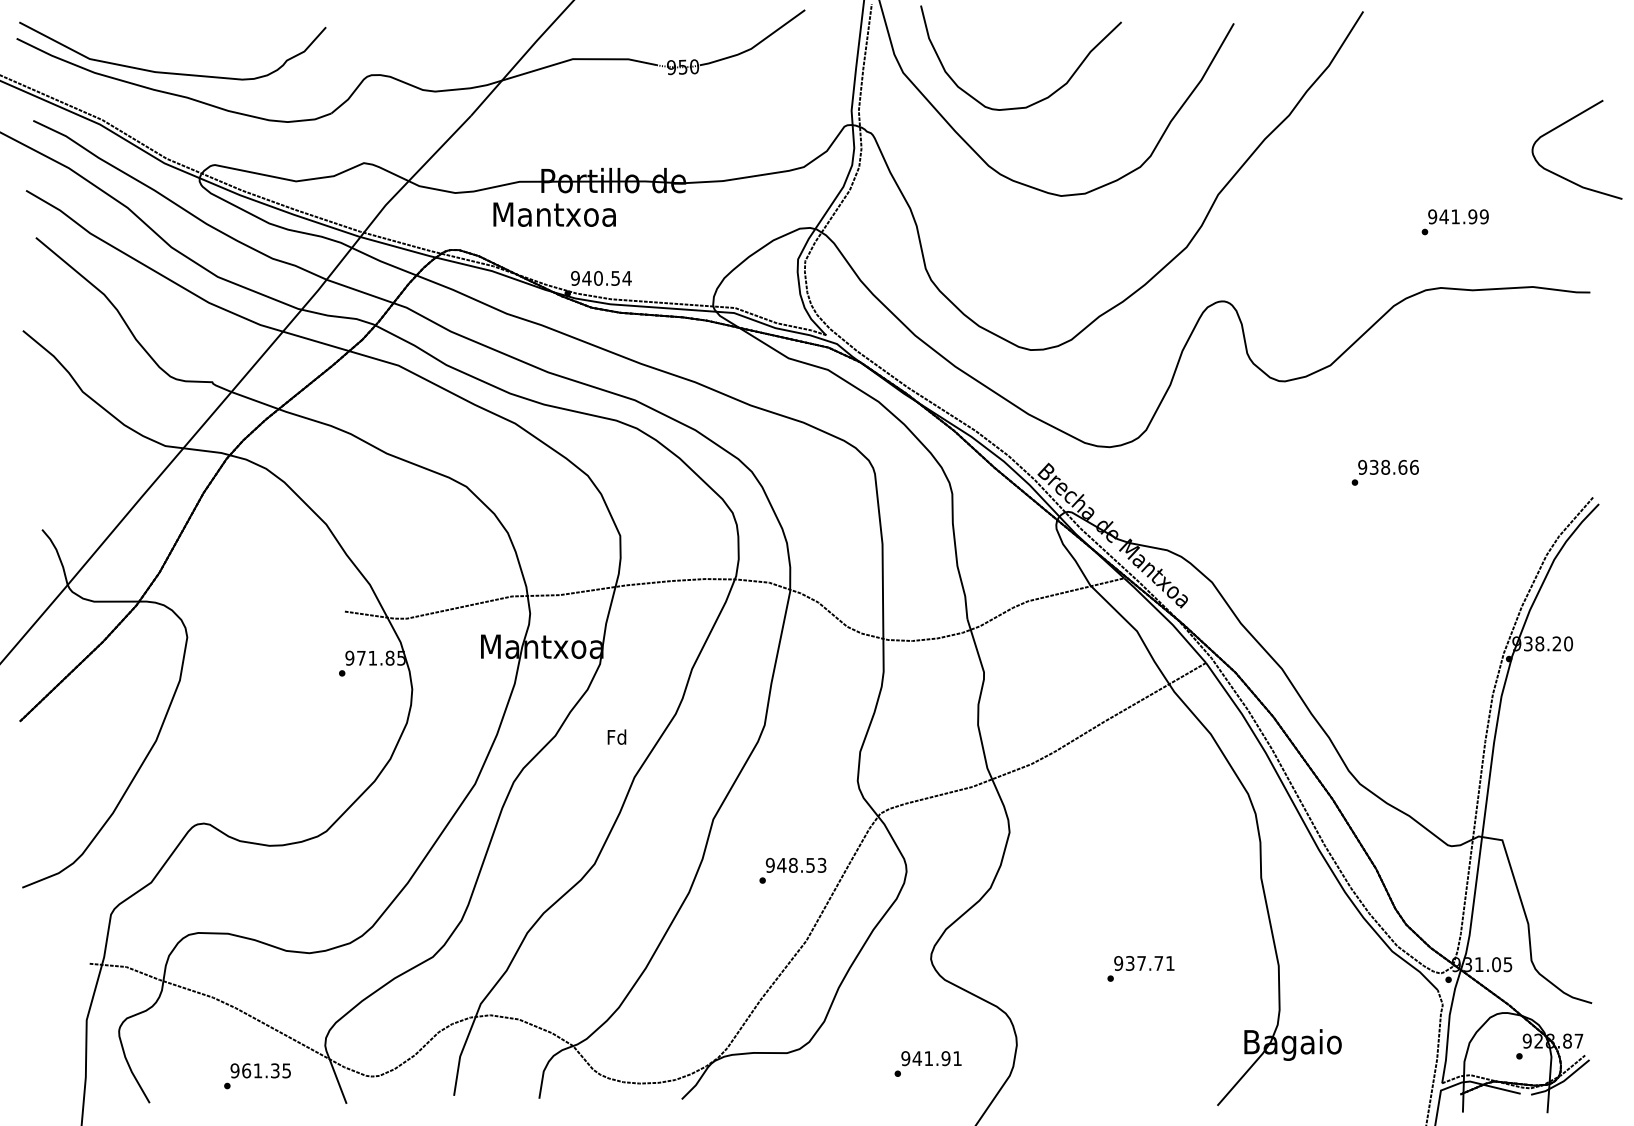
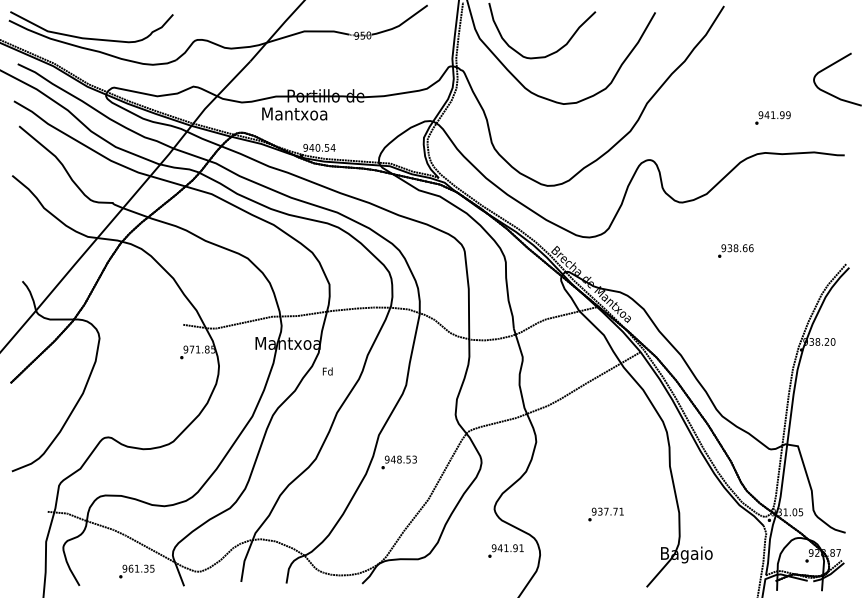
text: (616, 737) -> (327, 371), moved
text: (791, 870) -> (398, 462), moved
text: (927, 1062) -> (505, 550), moved

